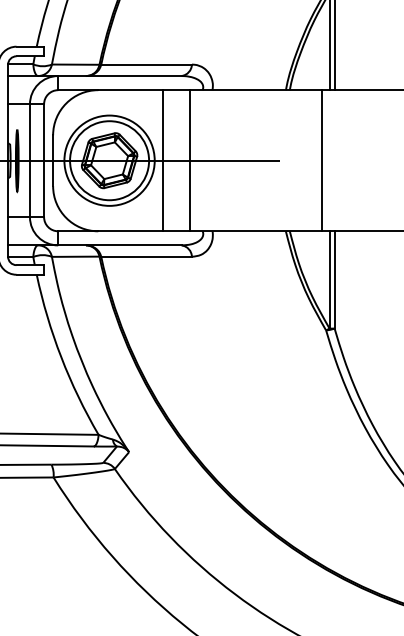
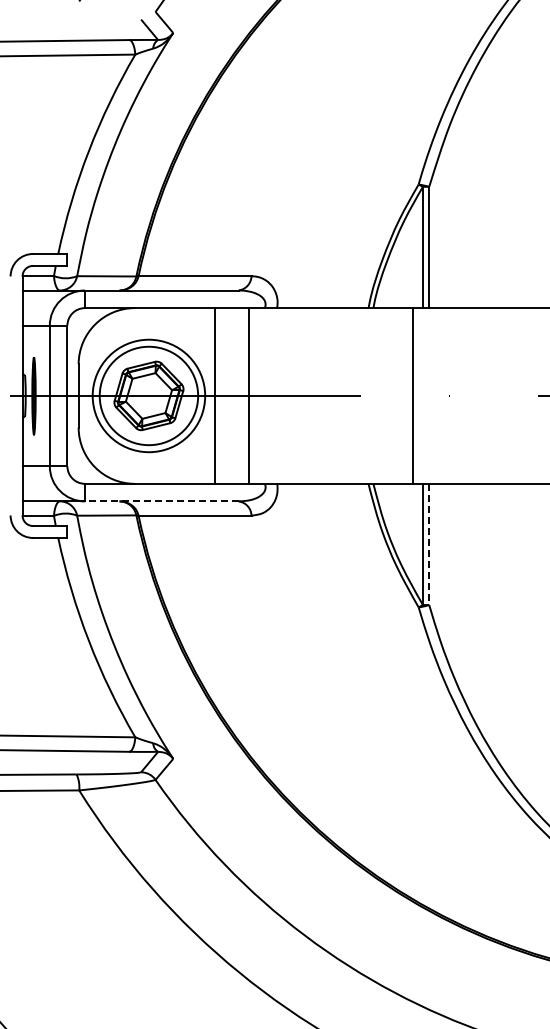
line: (119, 245) -> (161, 501), solid -> dashed
line: (334, 280) -> (429, 544), solid -> dashed

